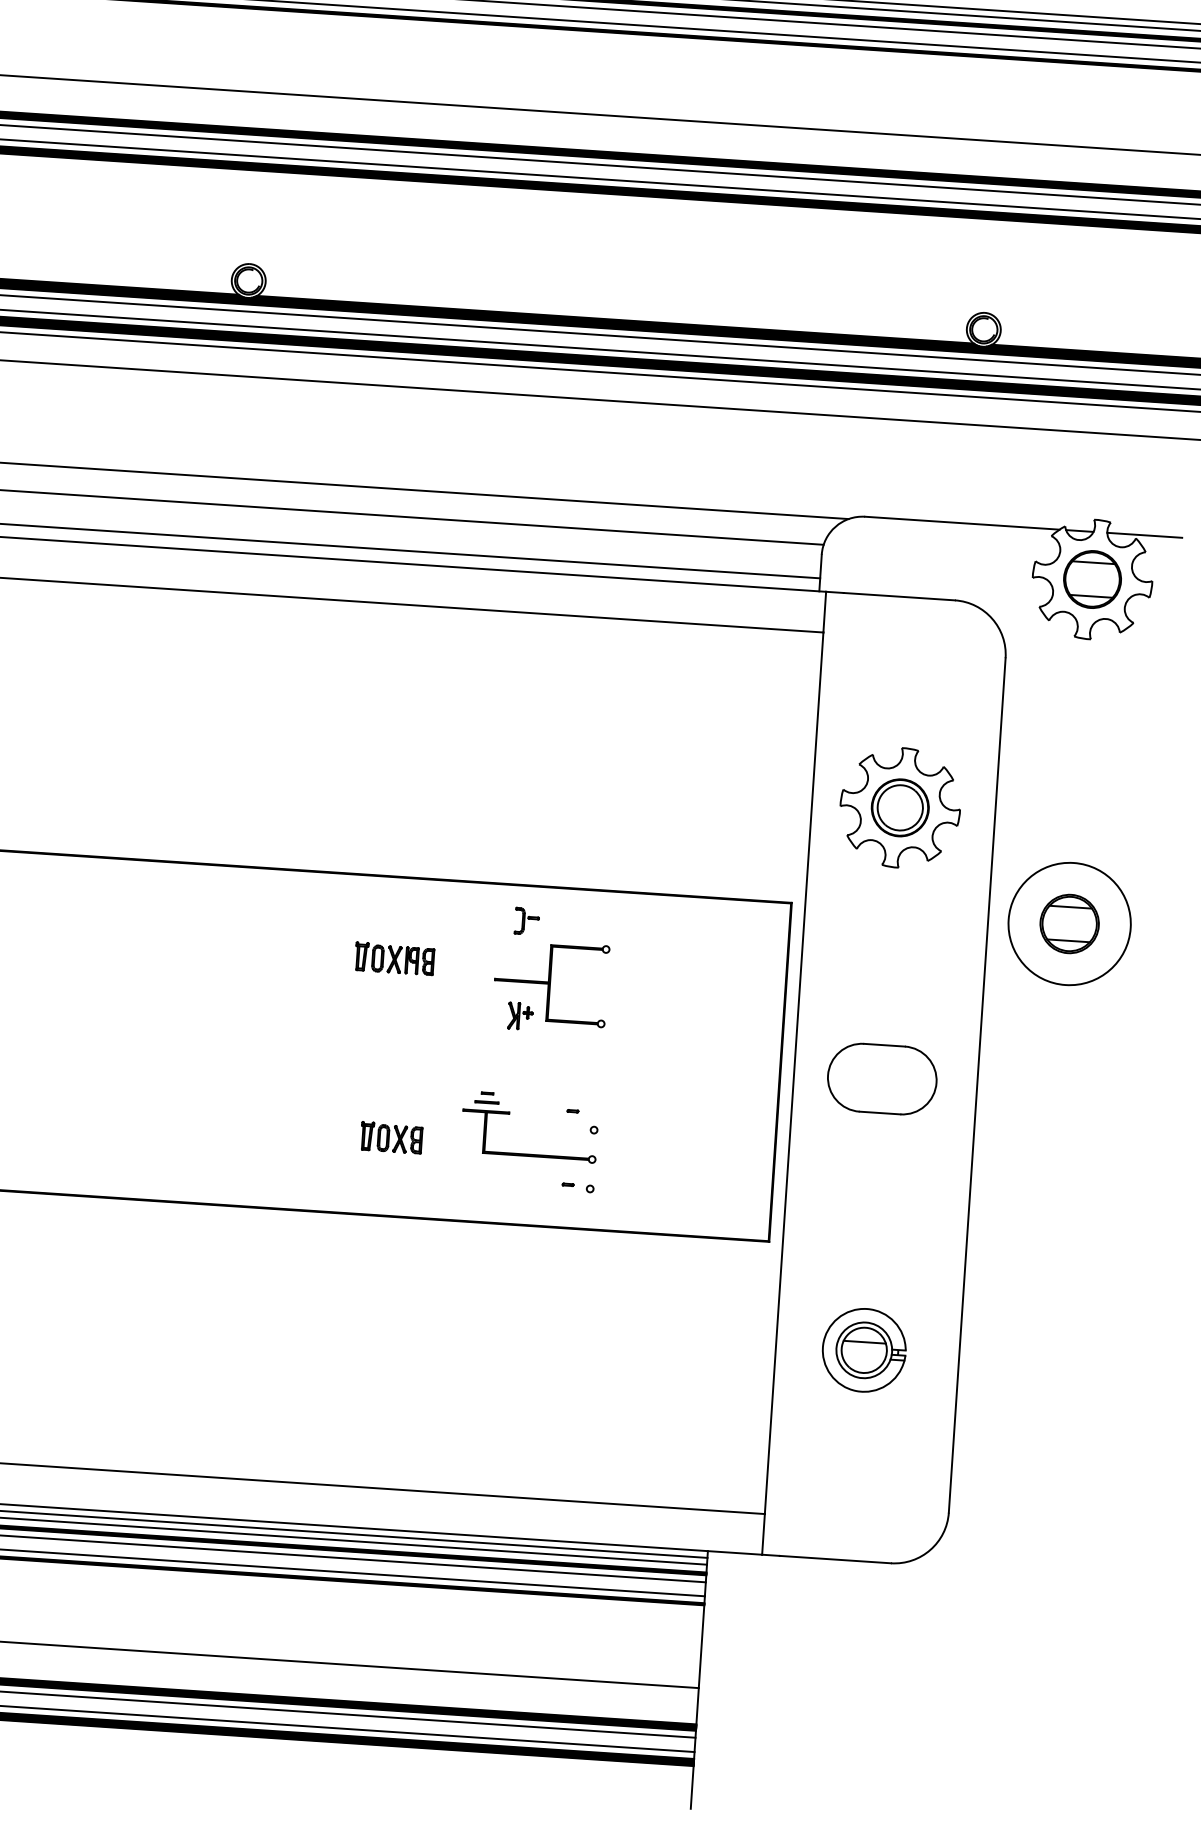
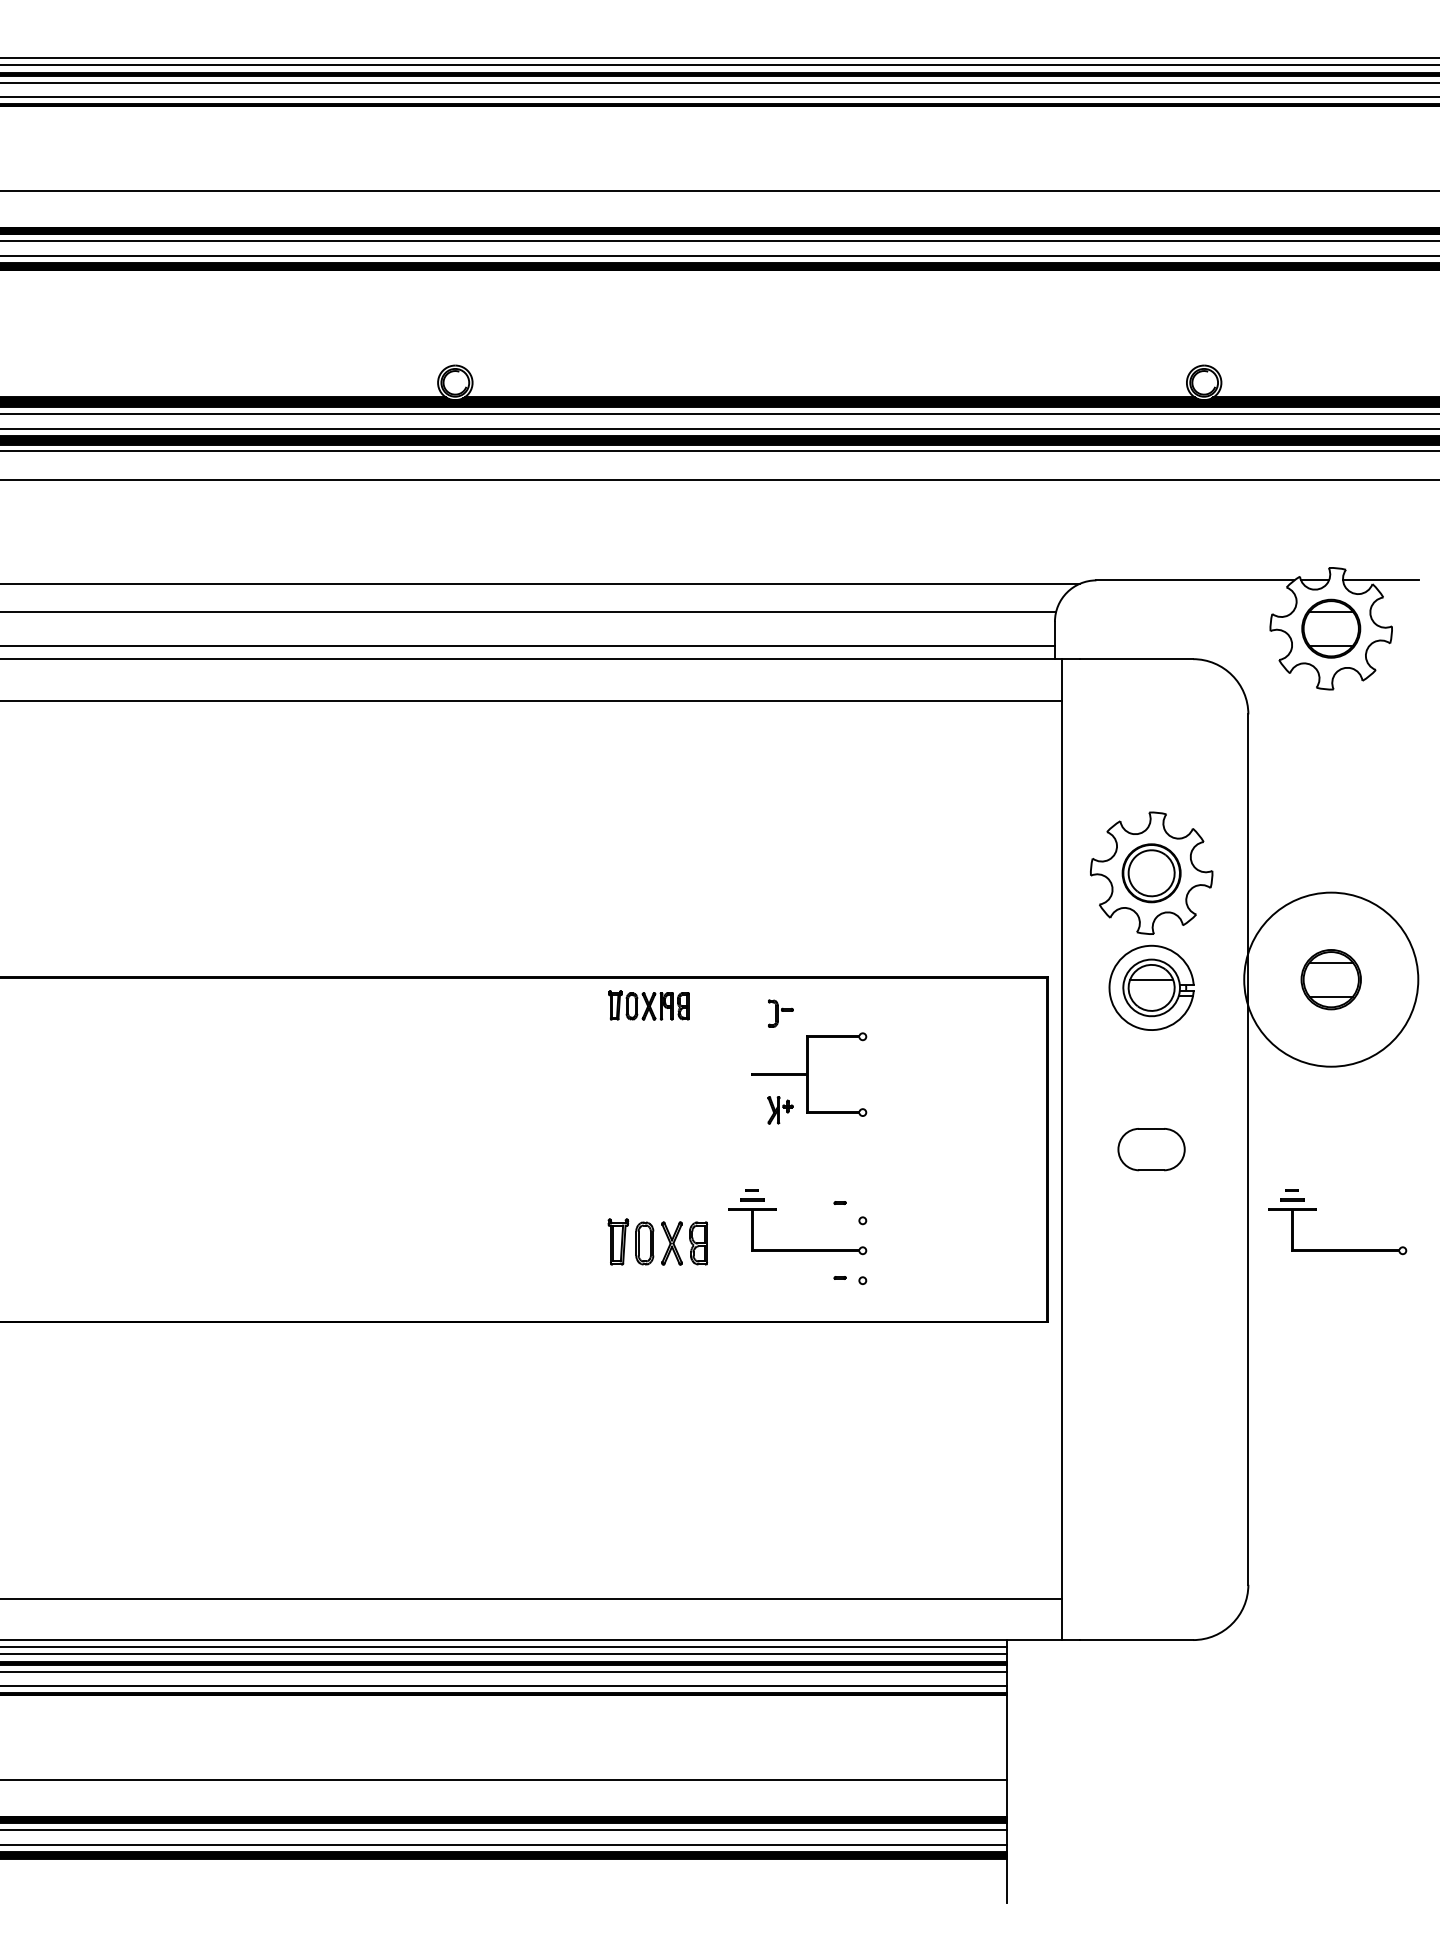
circle: (1069, 923) -> (1331, 979), size x1.4
part: (394, 958) -> (648, 1005), moved
part: (882, 1079) -> (1151, 1149), size x0.6
part: (391, 1138) -> (657, 1242), size x1.6
part: (1040, 1149) -> (1316, 1210), added
part: (864, 1349) -> (1151, 987), moved

